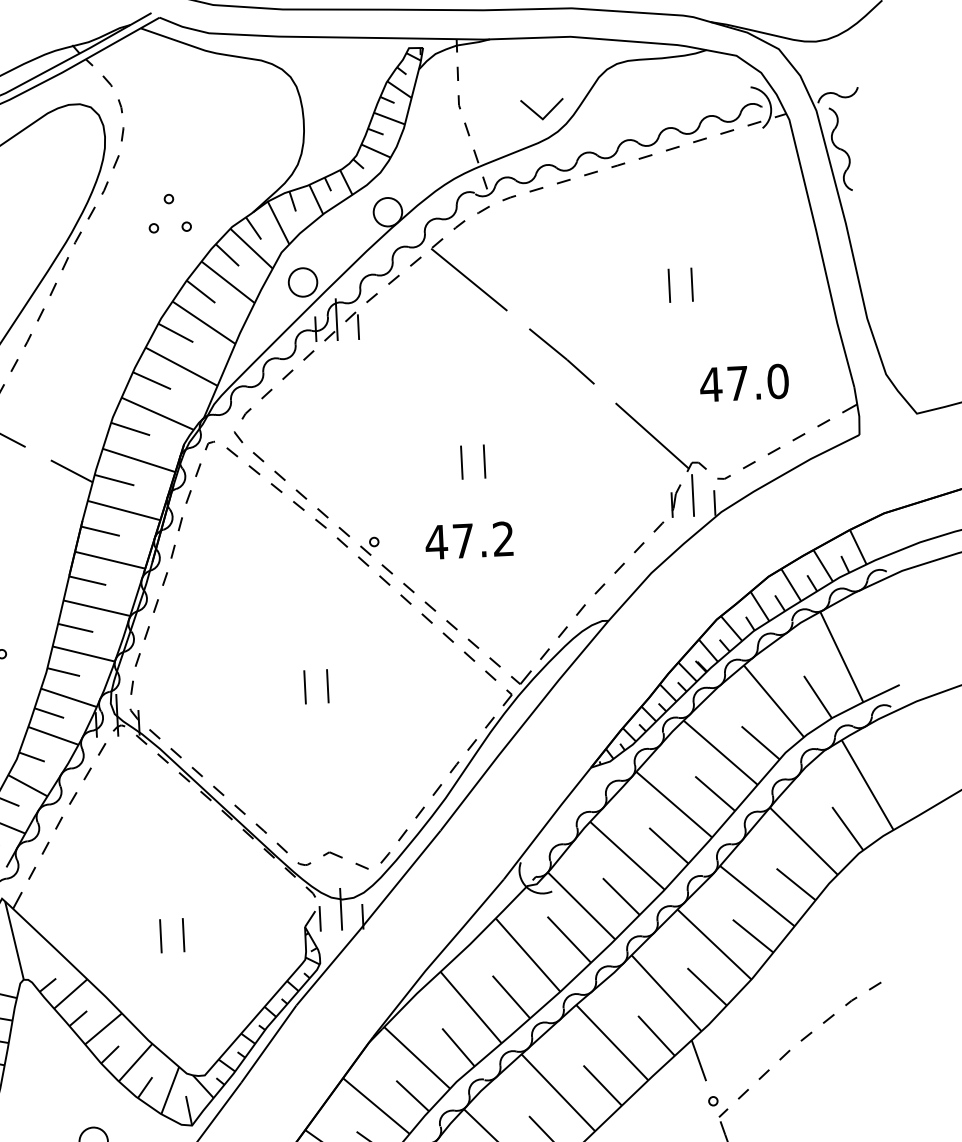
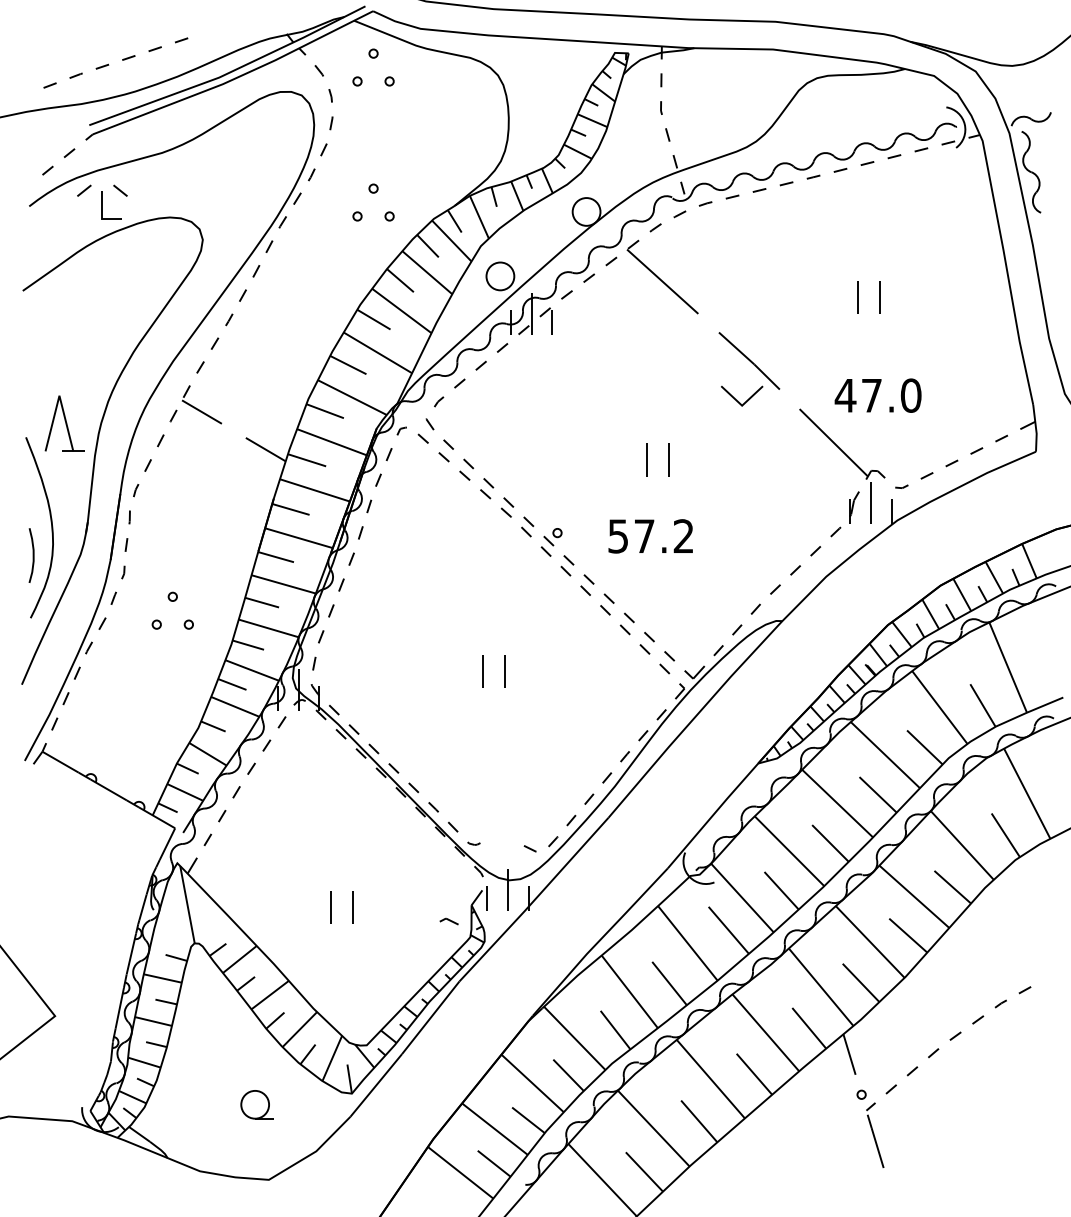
part: (162, 65) -> (373, 58), added
part: (548, 112) -> (747, 399), moved
text: (743, 382) -> (877, 395), moved
text: (436, 542) -> (618, 536), 47.2 -> 57.2
part: (332, 855) -> (448, 921), moved

